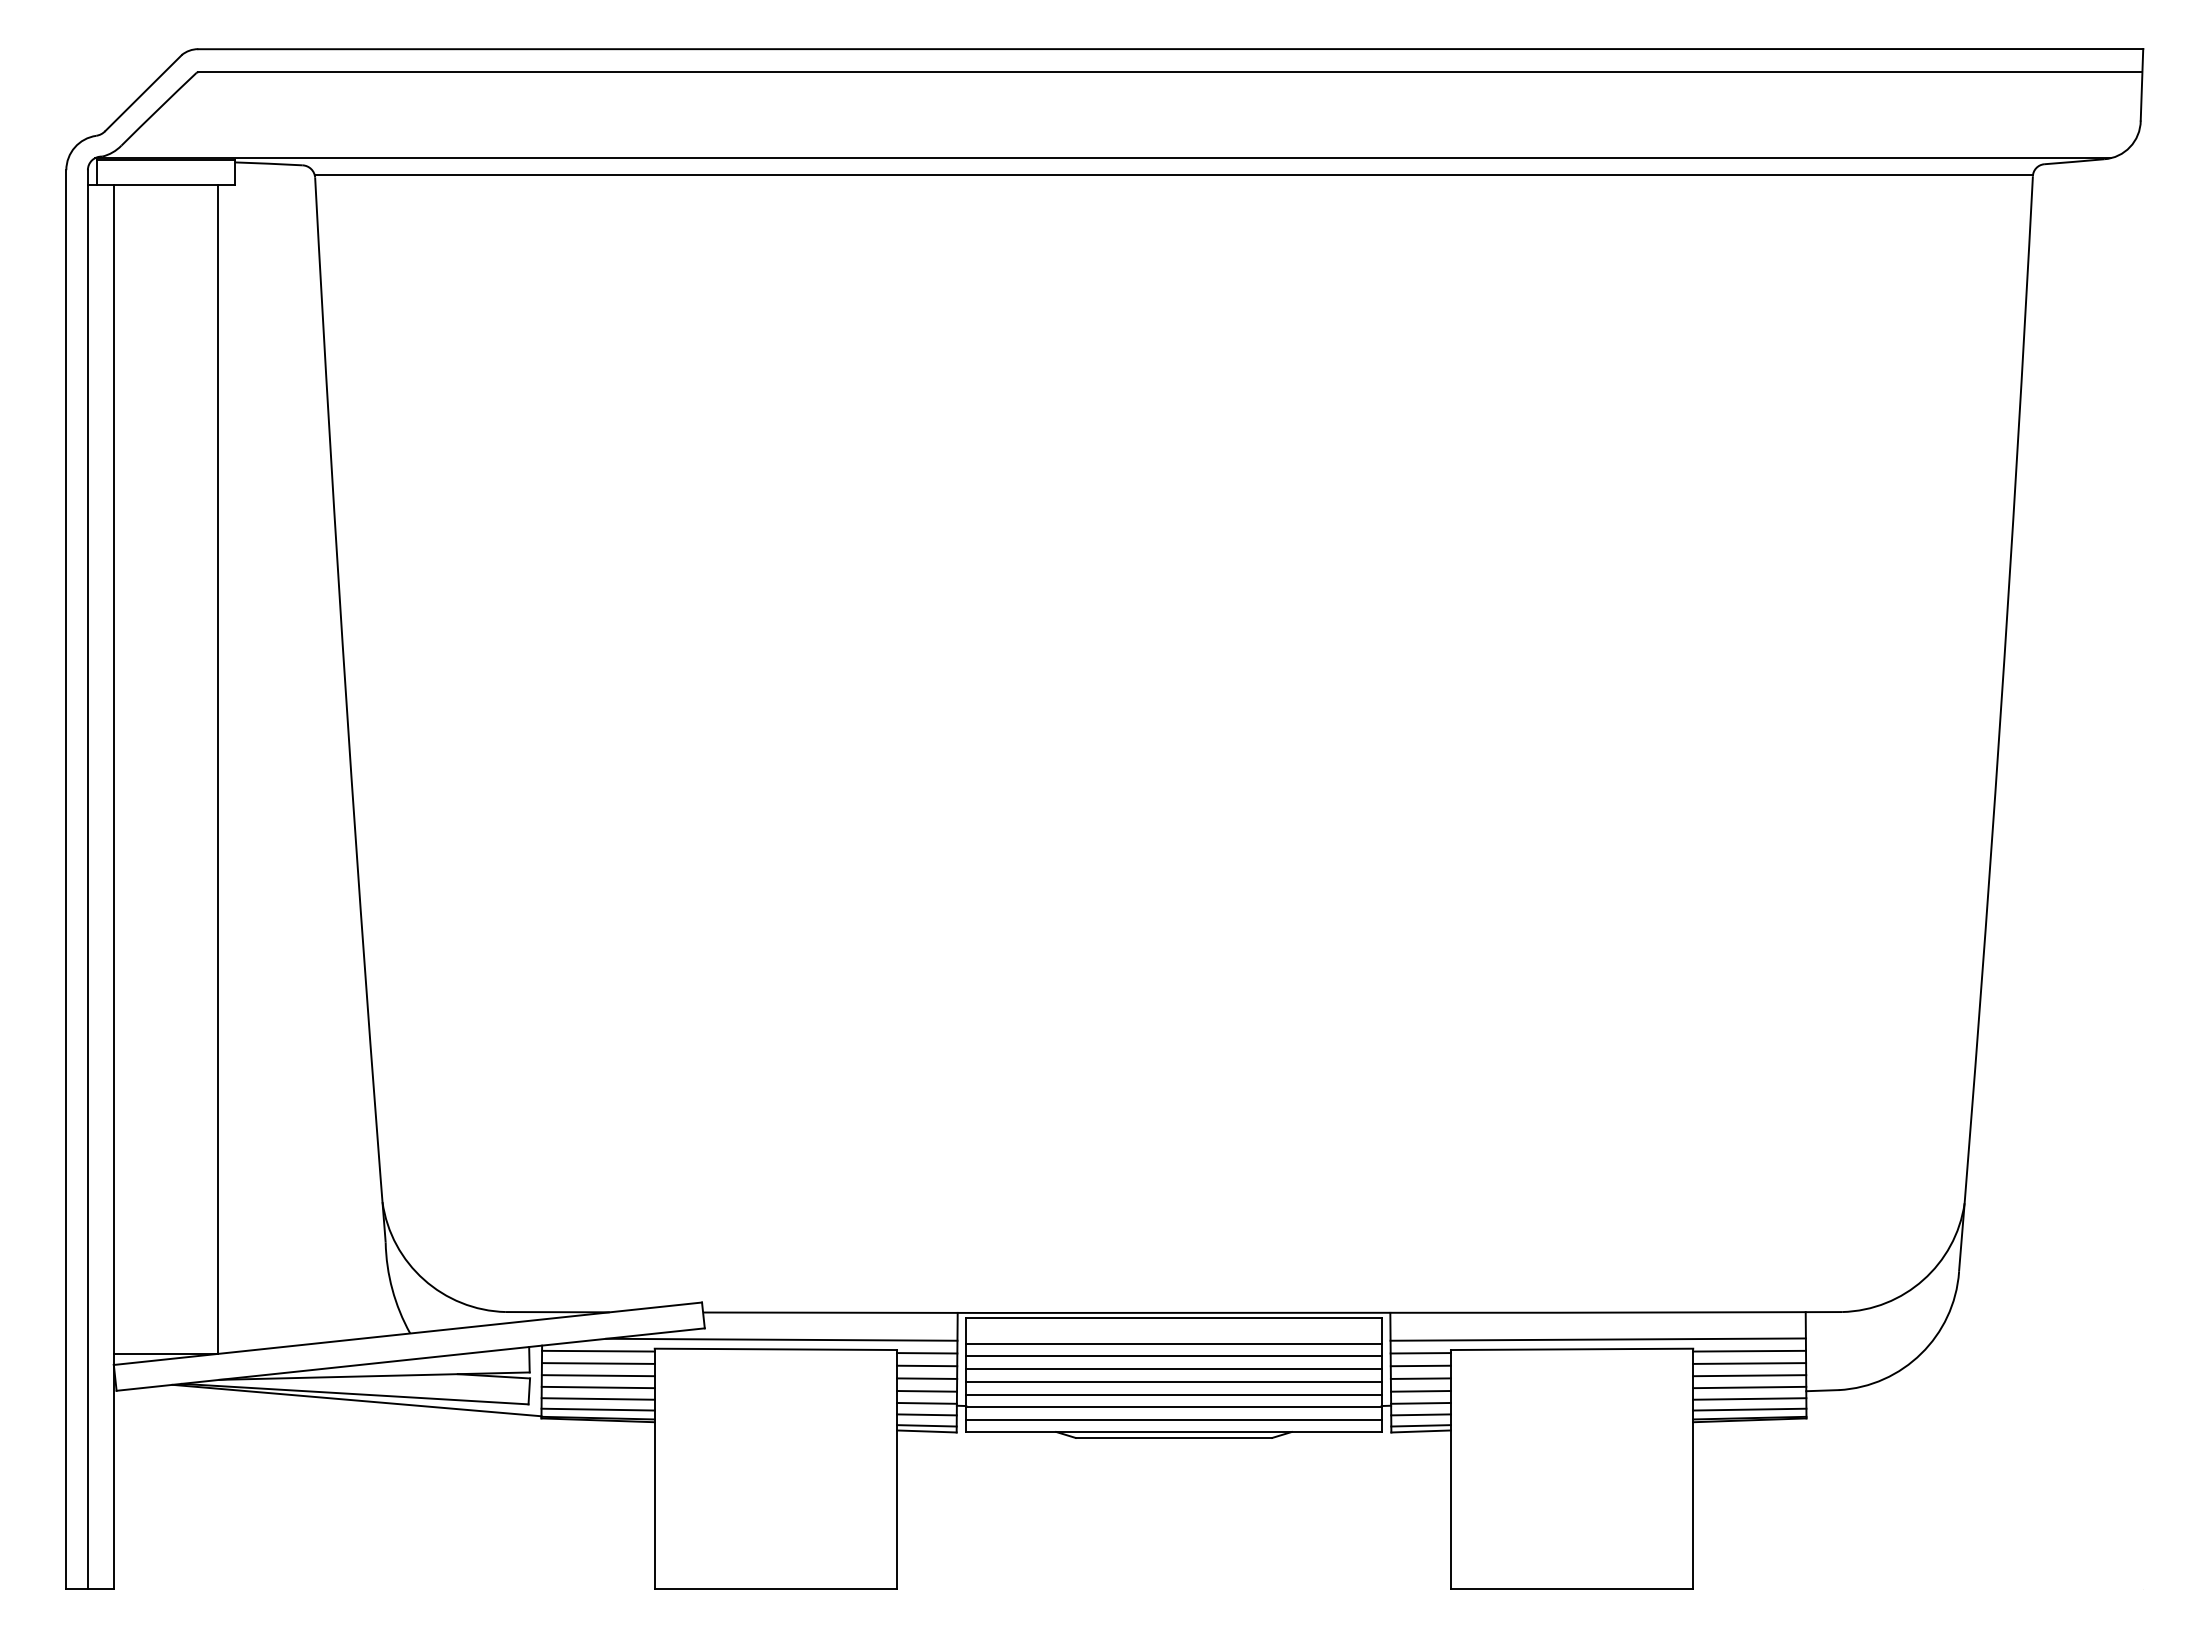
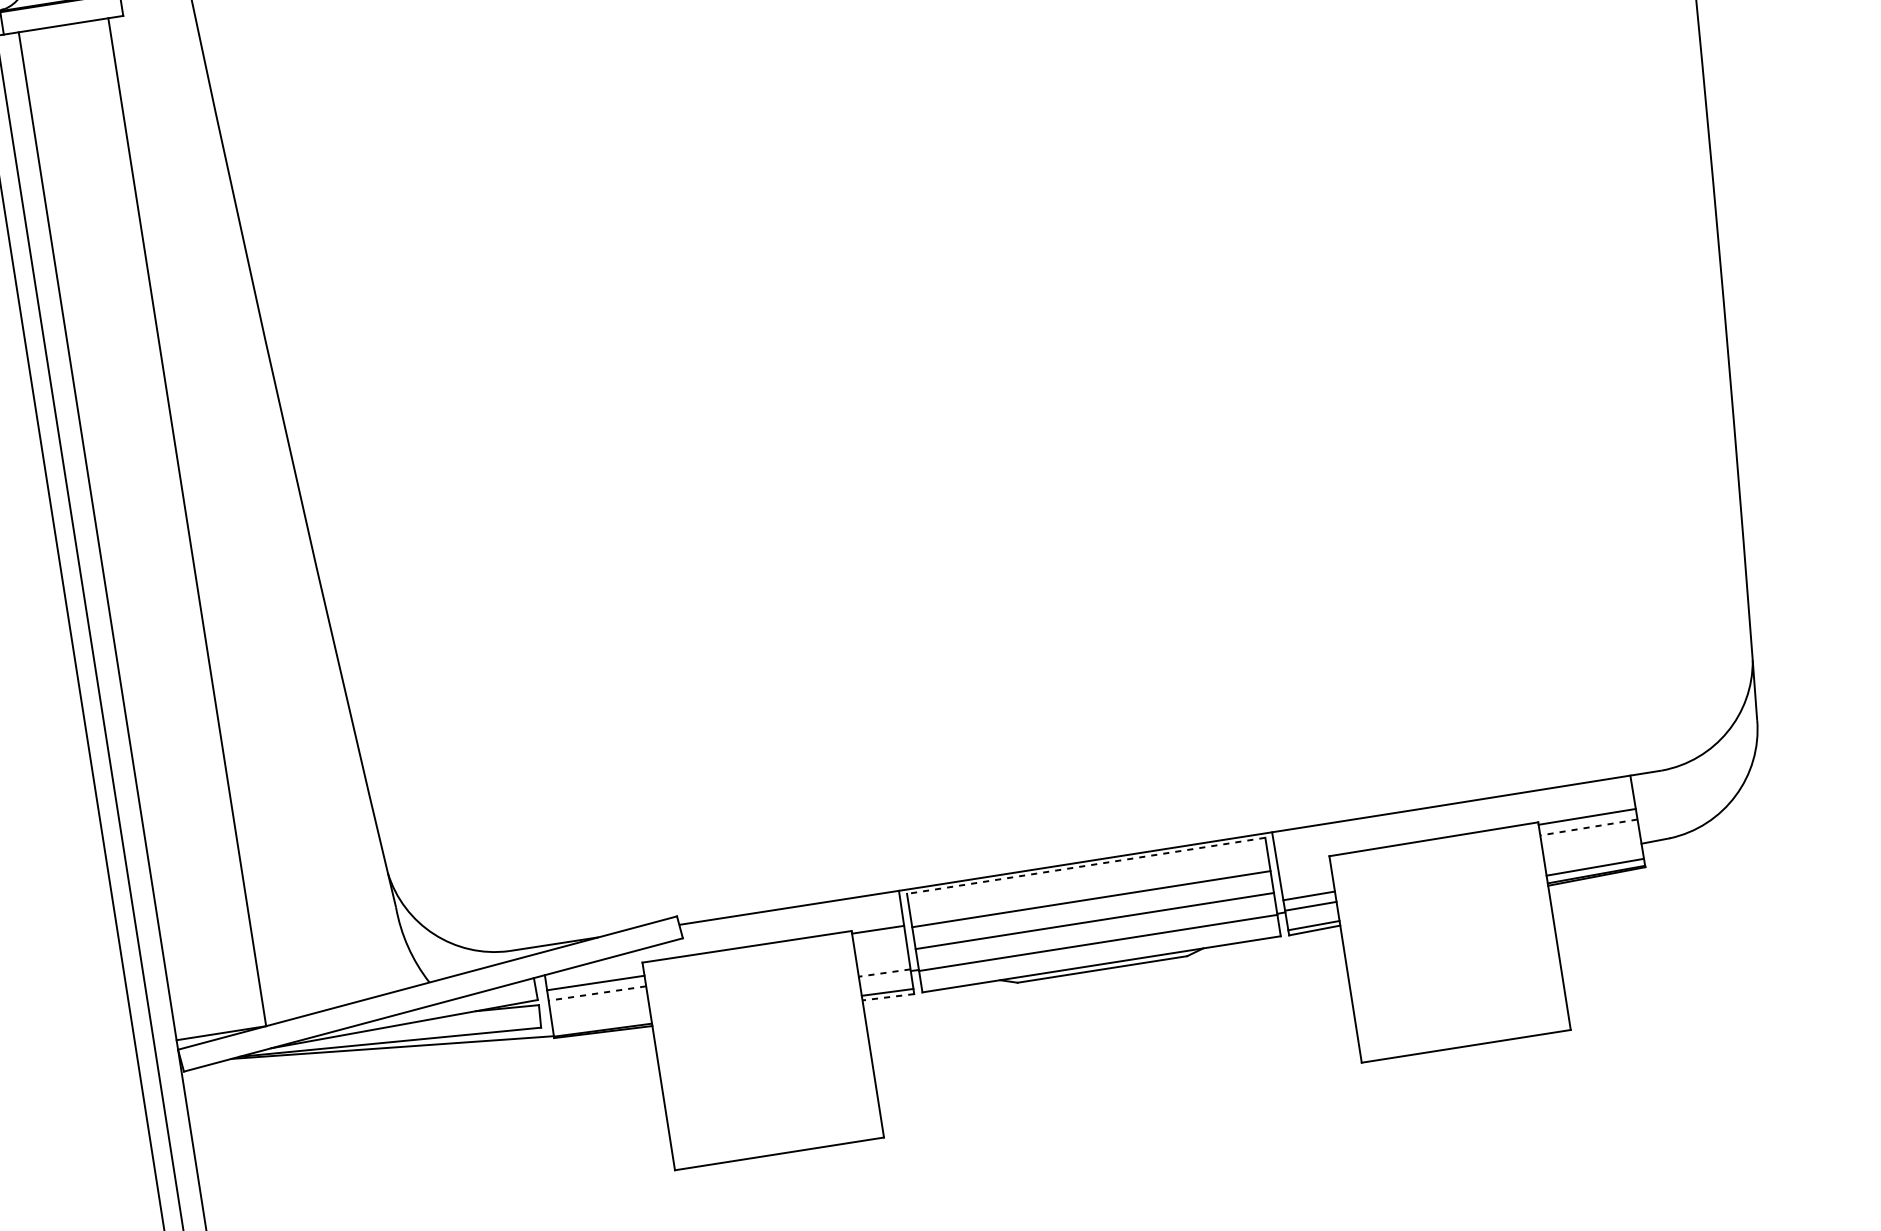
line: (1173, 1317) -> (1085, 865), solid -> dashed
line: (781, 1339) -> (750, 937), removed
line: (1597, 1339) -> (1454, 827), removed
line: (1173, 1343) -> (1089, 888), removed
line: (598, 1350) -> (594, 971), removed
line: (1420, 1353) -> (1303, 863), removed
line: (1749, 1363) -> (1588, 827), solid -> dashed
line: (927, 1365) -> (880, 940), removed
line: (1420, 1365) -> (1305, 873), removed
line: (1173, 1369) -> (1092, 910), removed
line: (597, 1375) -> (596, 993), solid -> dashed
line: (1749, 1375) -> (1590, 837), removed
line: (927, 1378) -> (881, 951), removed
line: (1420, 1378) -> (1307, 884), removed
line: (597, 1387) -> (598, 1003), removed
line: (1749, 1387) -> (1592, 848), removed
line: (927, 1391) -> (883, 962), removed
line: (1173, 1394) -> (1096, 932), removed
line: (597, 1398) -> (599, 1013), removed
line: (1749, 1398) -> (1593, 857), removed
line: (926, 1403) -> (884, 973), solid -> dashed
line: (597, 1409) -> (601, 1022), removed
line: (926, 1414) -> (885, 982), removed
line: (1420, 1414) -> (1311, 915), removed
line: (1173, 1419) -> (1099, 953), removed
line: (926, 1431) -> (888, 997), solid -> dashed

